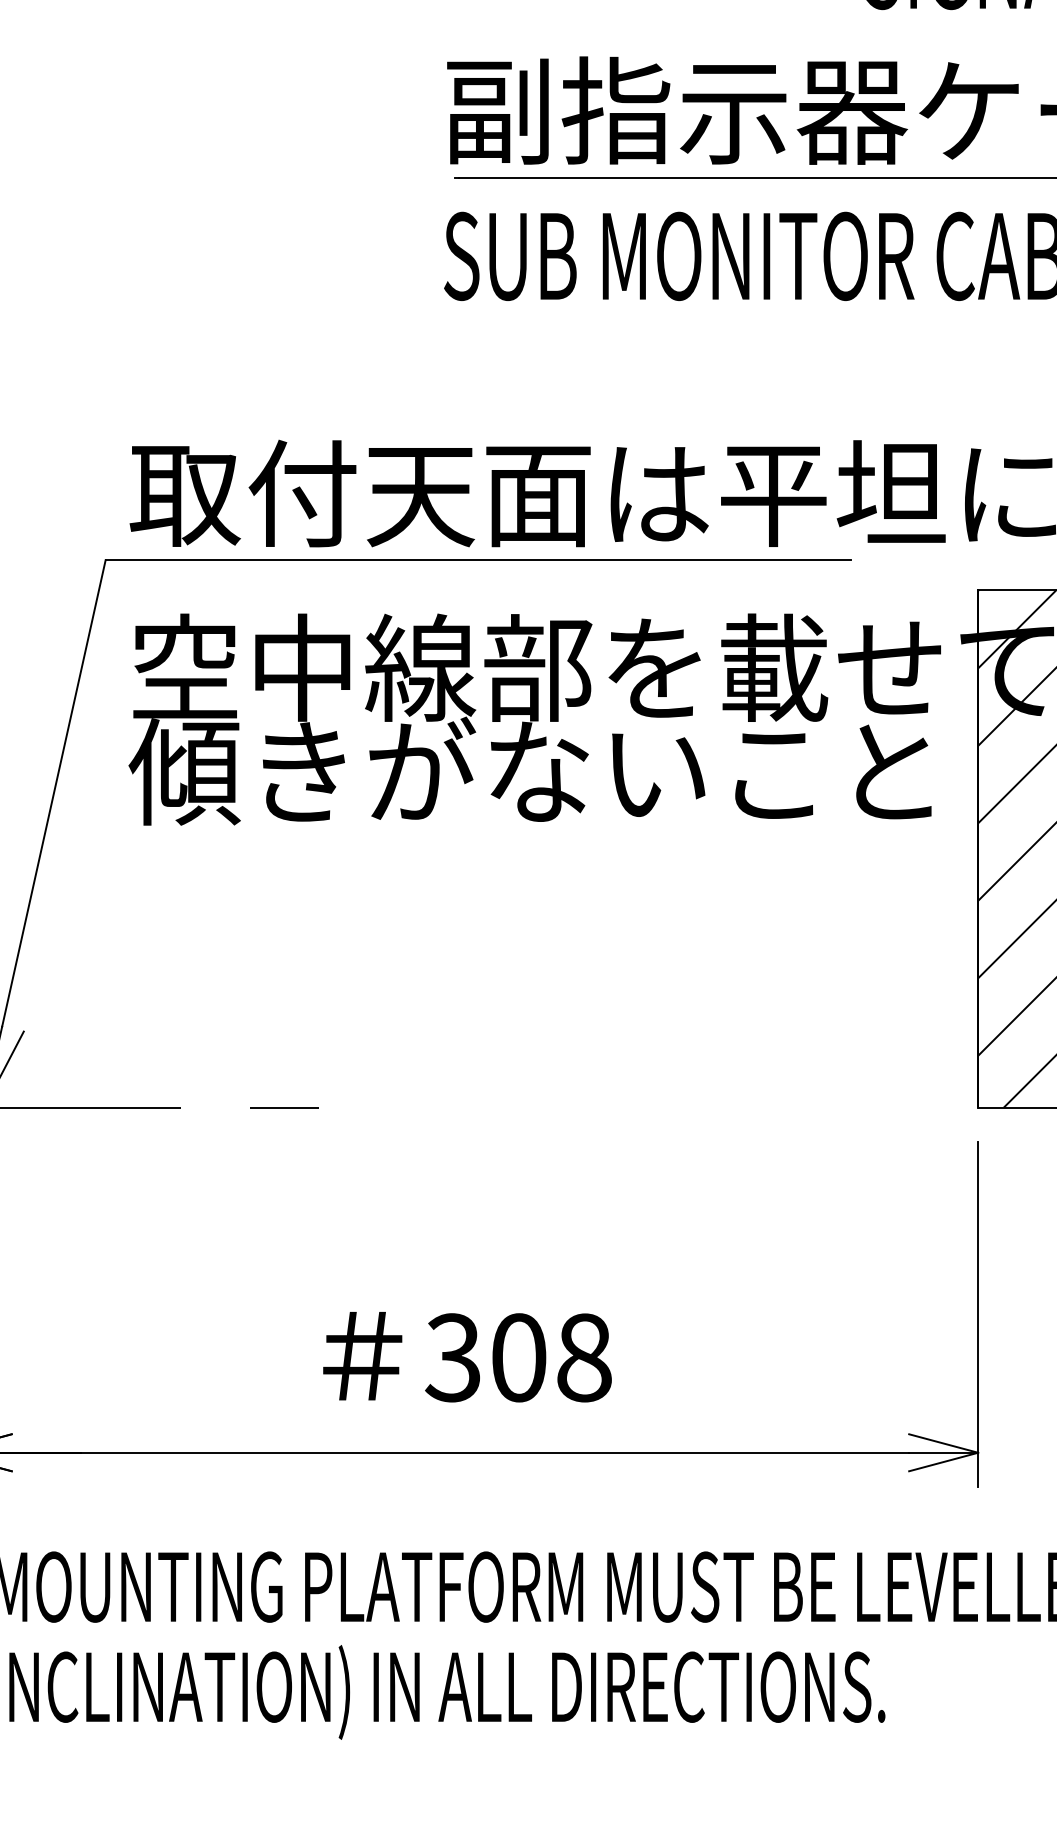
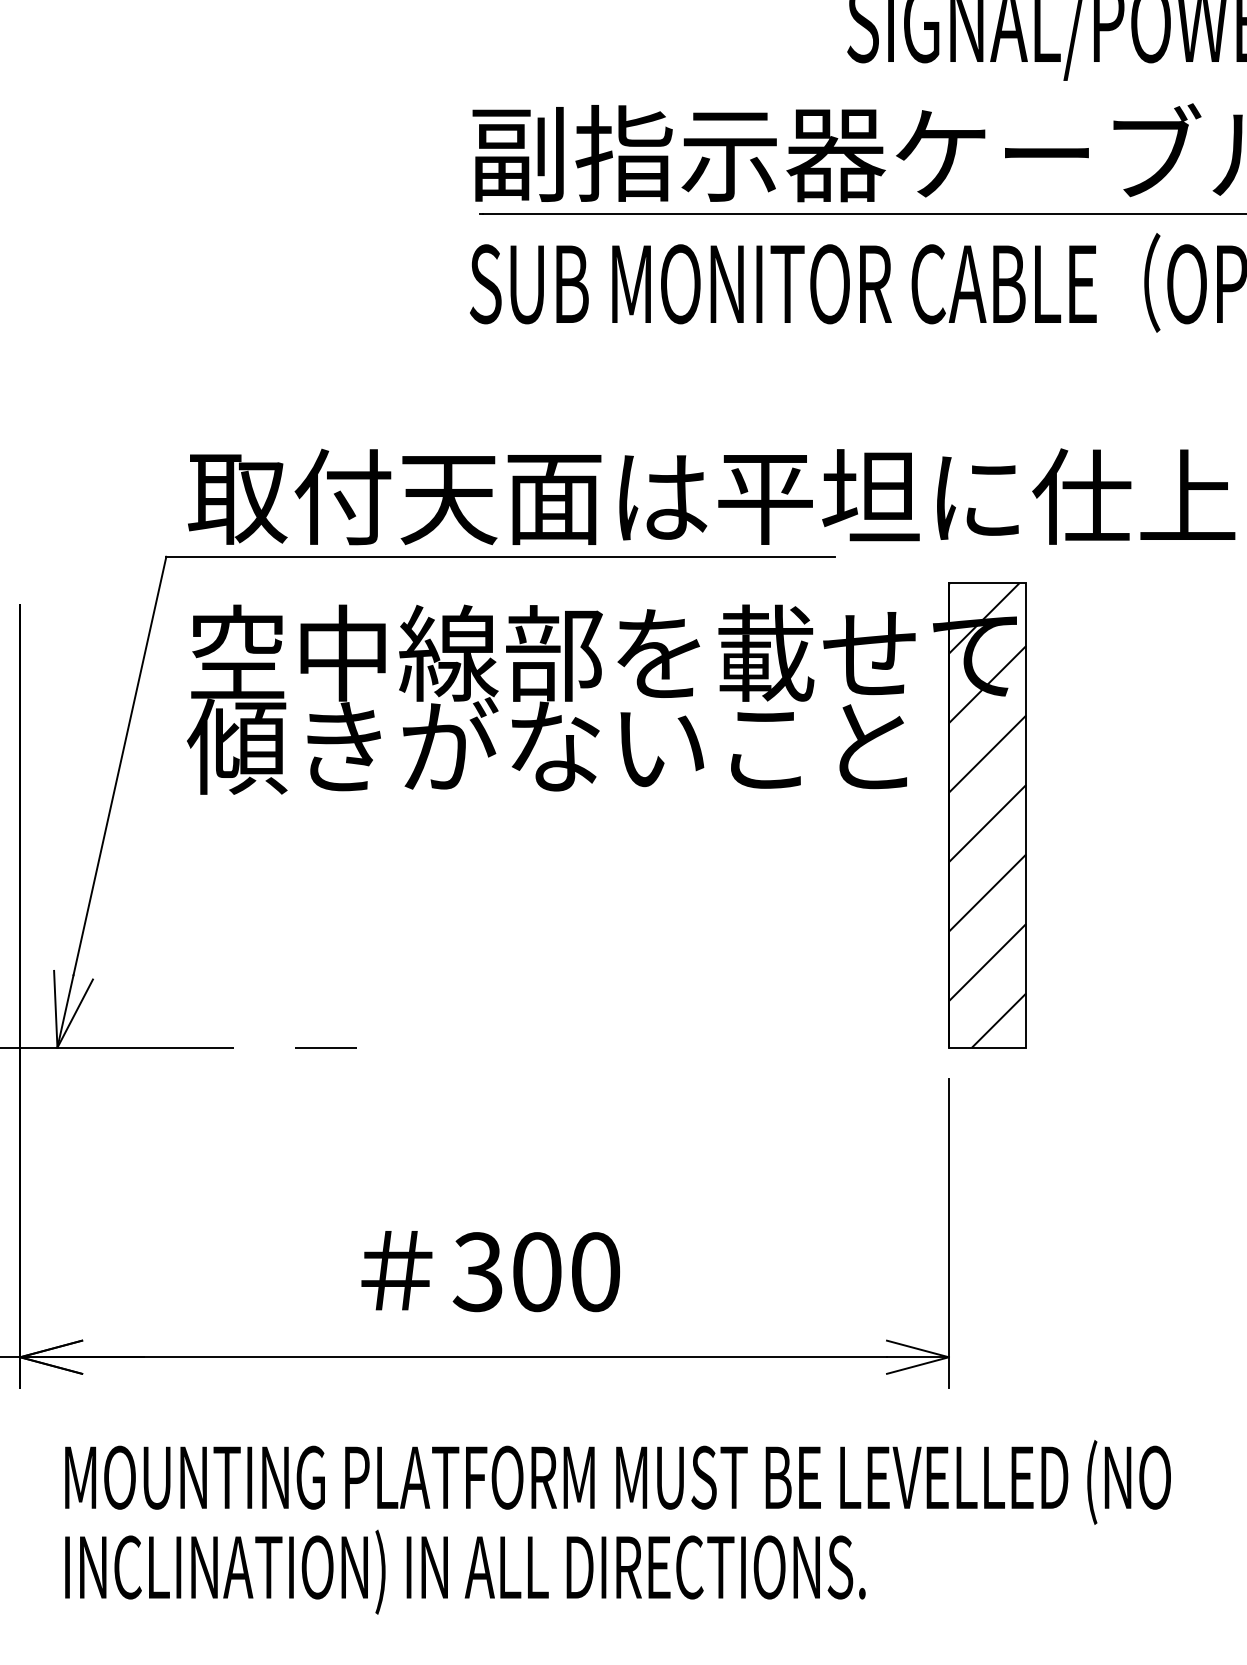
text: (584, 1357) -> (595, 1271), 308 -> 300

